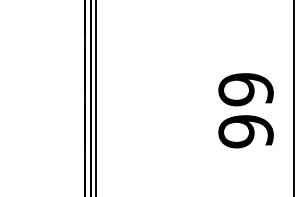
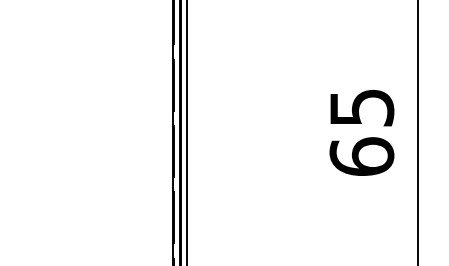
text: (245, 110) -> (361, 132), 99 -> 65

